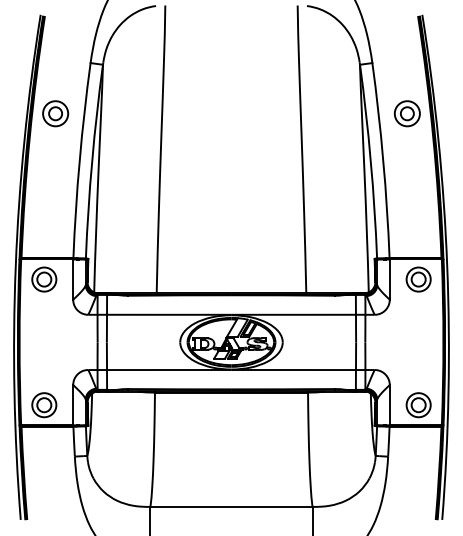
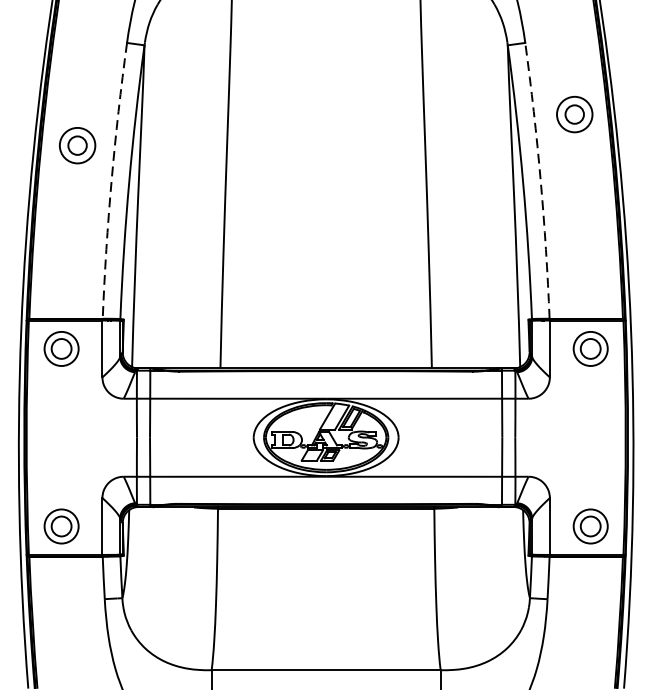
part: (55, 113) -> (77, 145), moved
arc: (79, 160) -> (111, 180), solid -> dashed
arc: (383, 160) -> (541, 180), solid -> dashed

